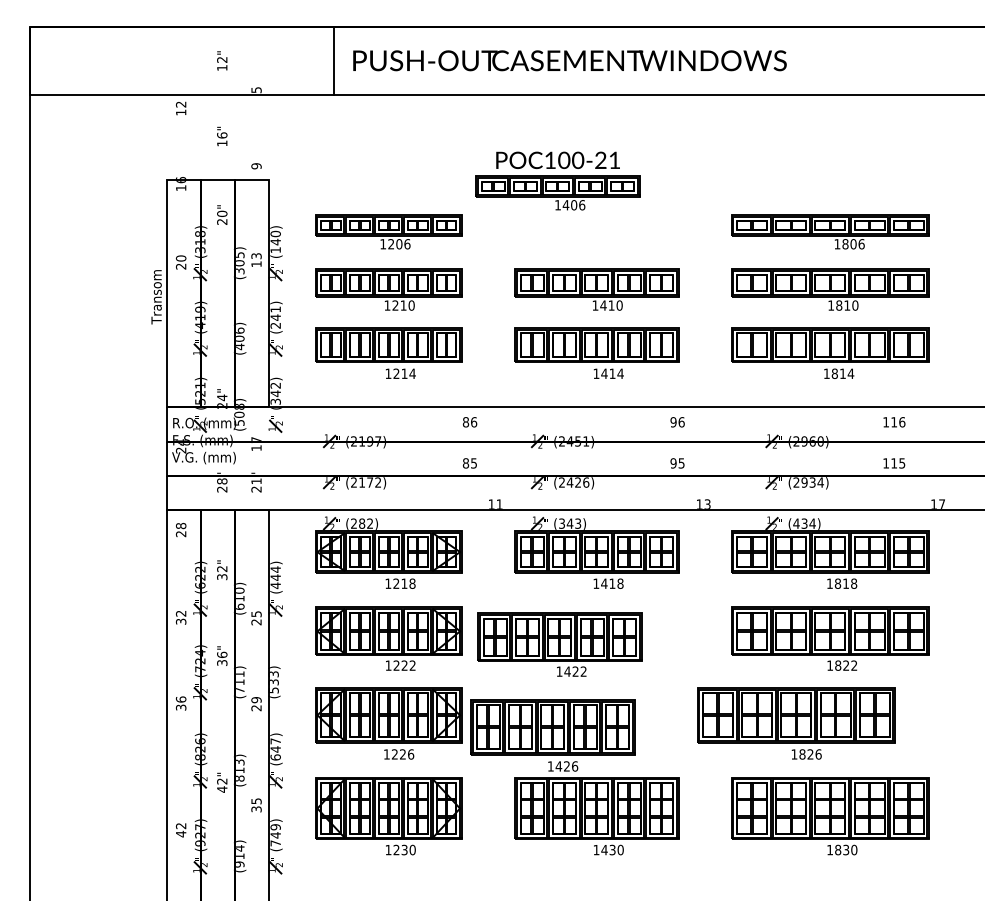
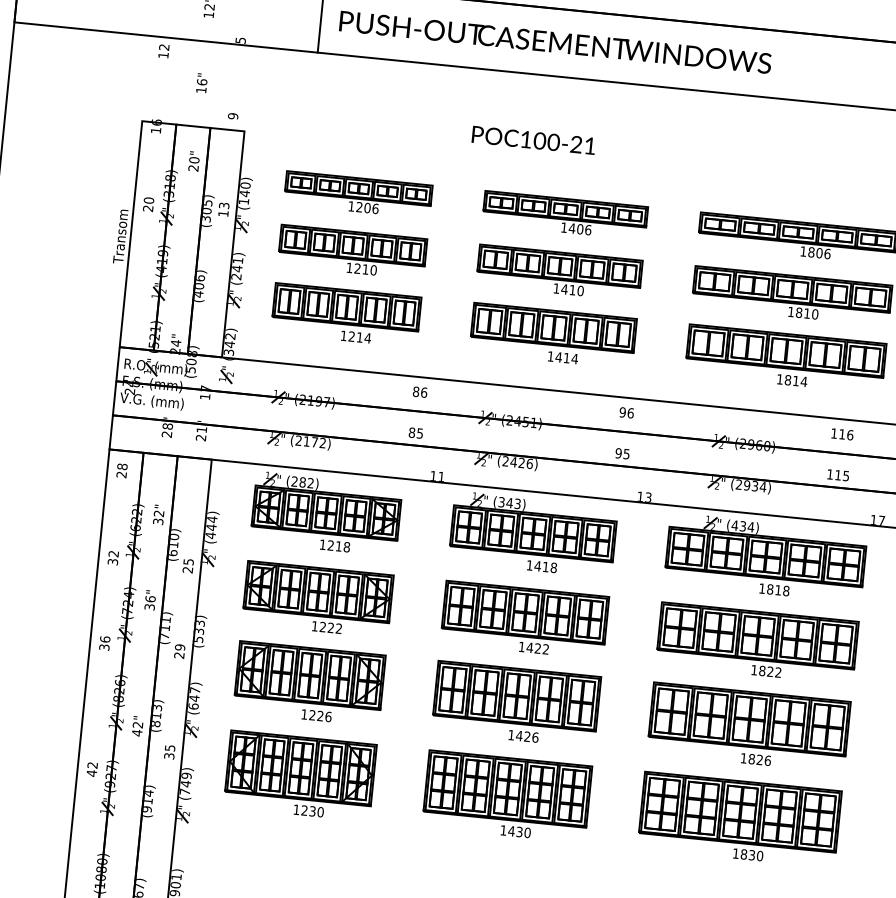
part: (557, 192) -> (564, 214), moved
part: (559, 644) -> (524, 619), moved
part: (796, 723) -> (748, 727), moved
part: (552, 735) -> (516, 704), moved

